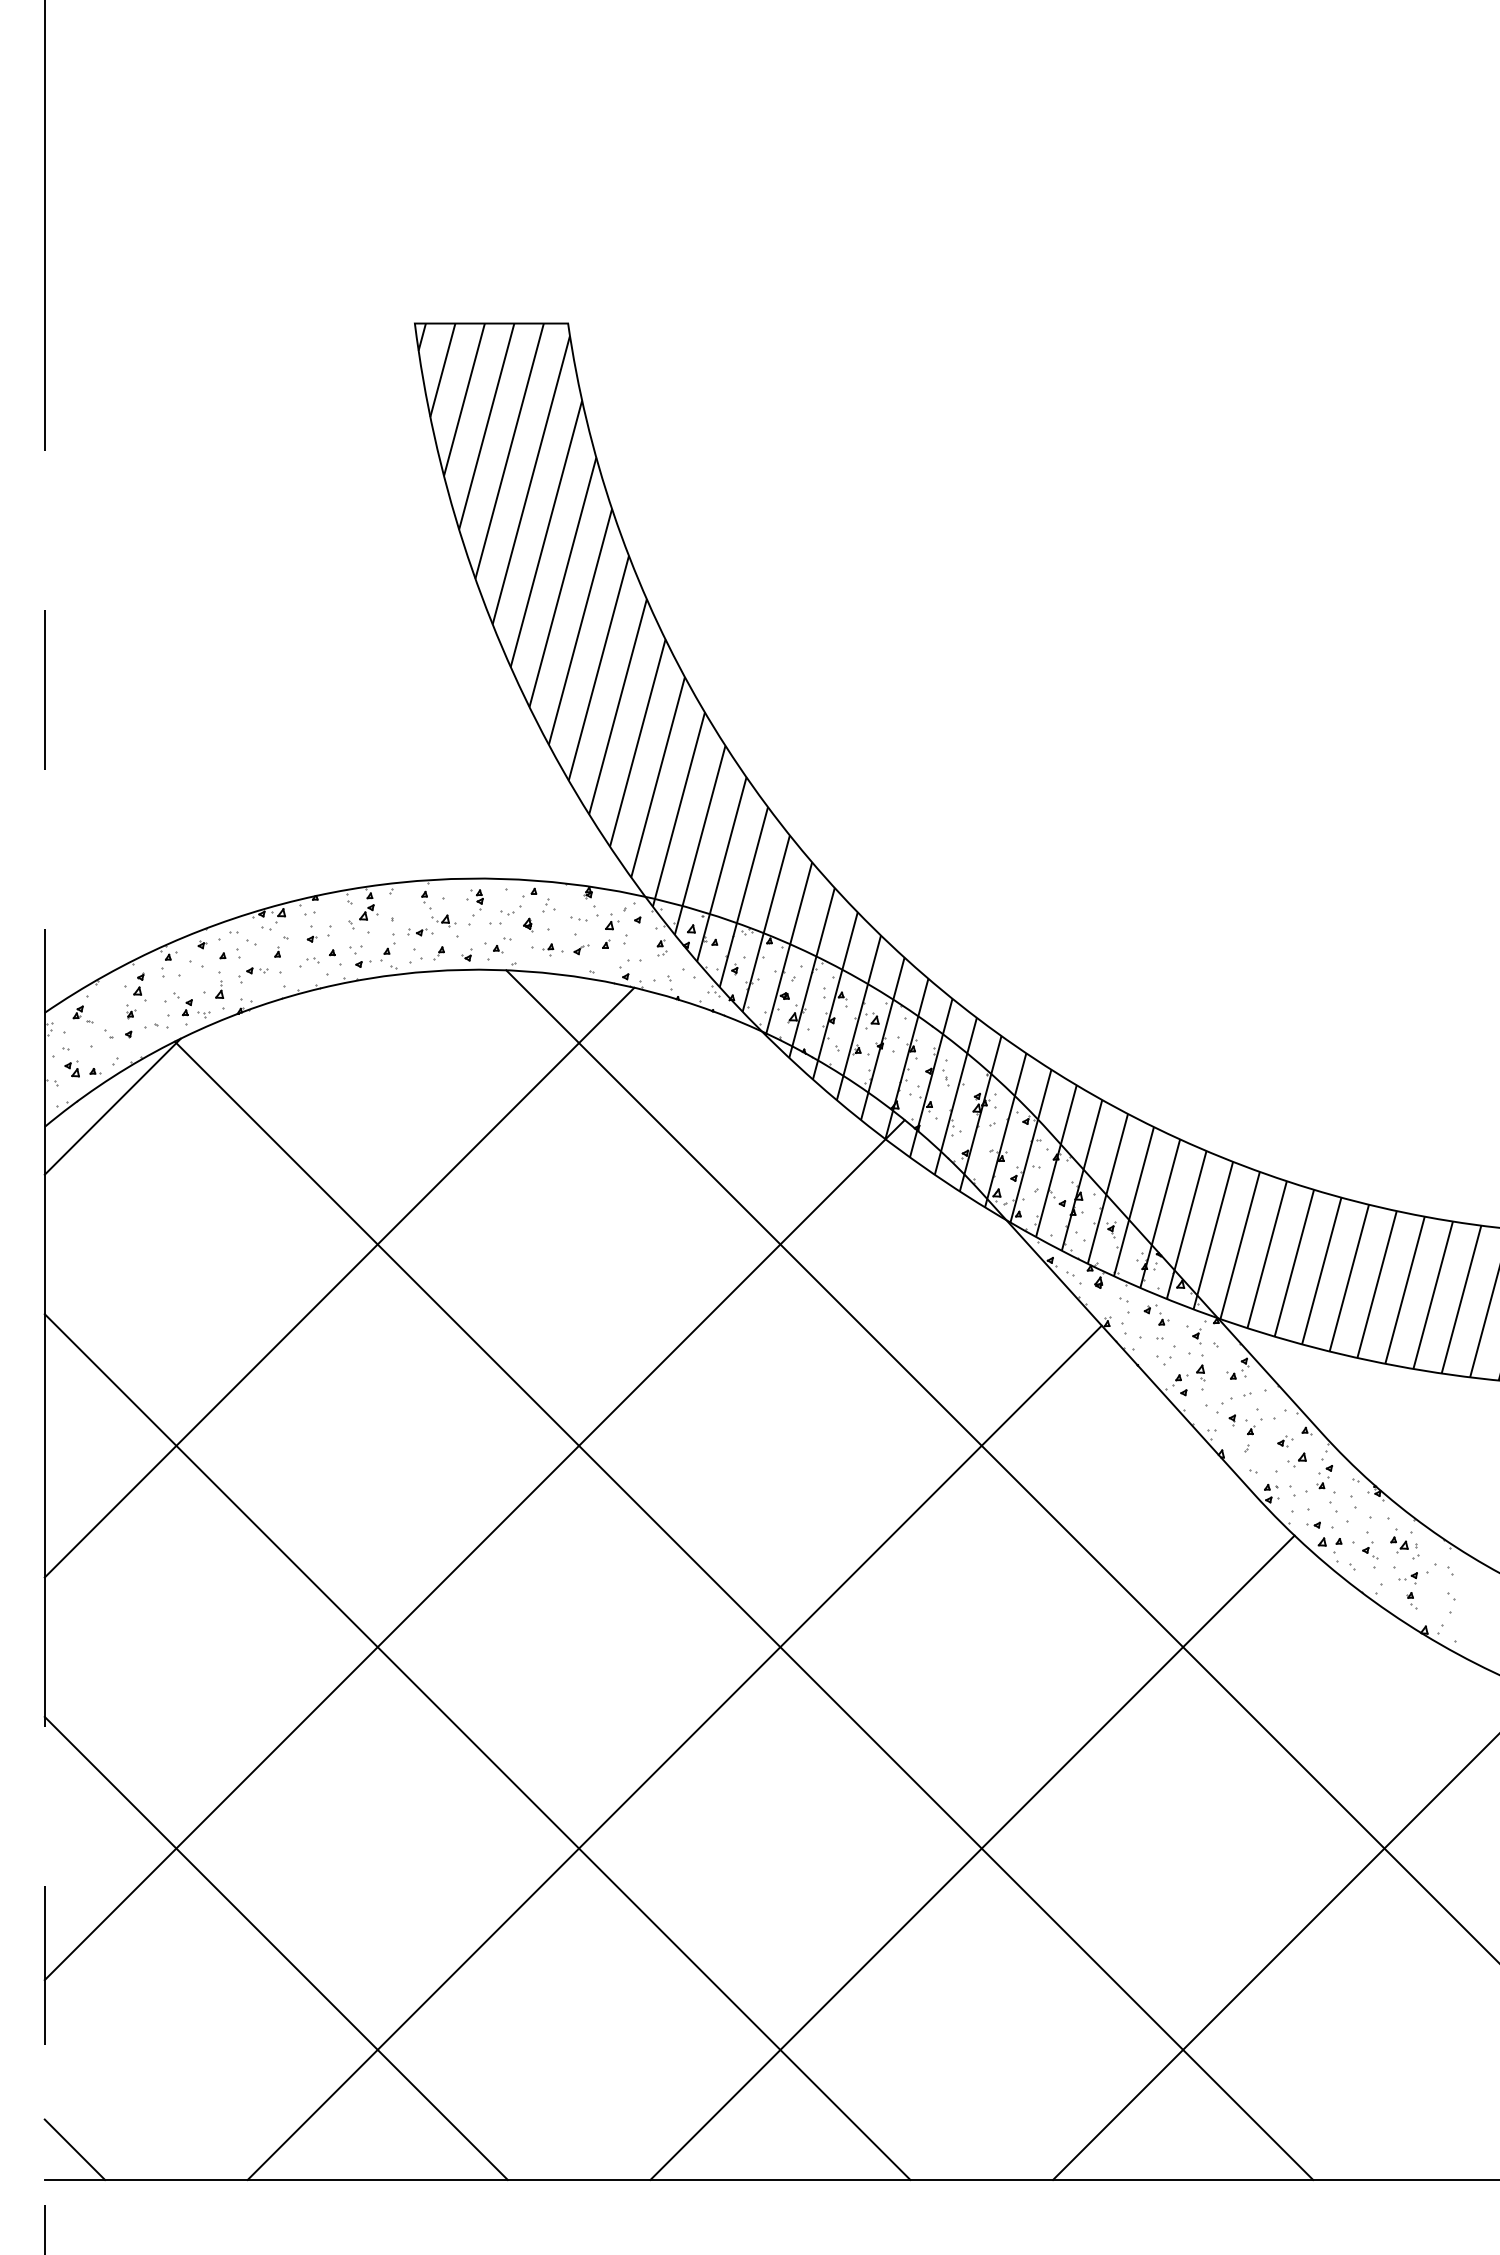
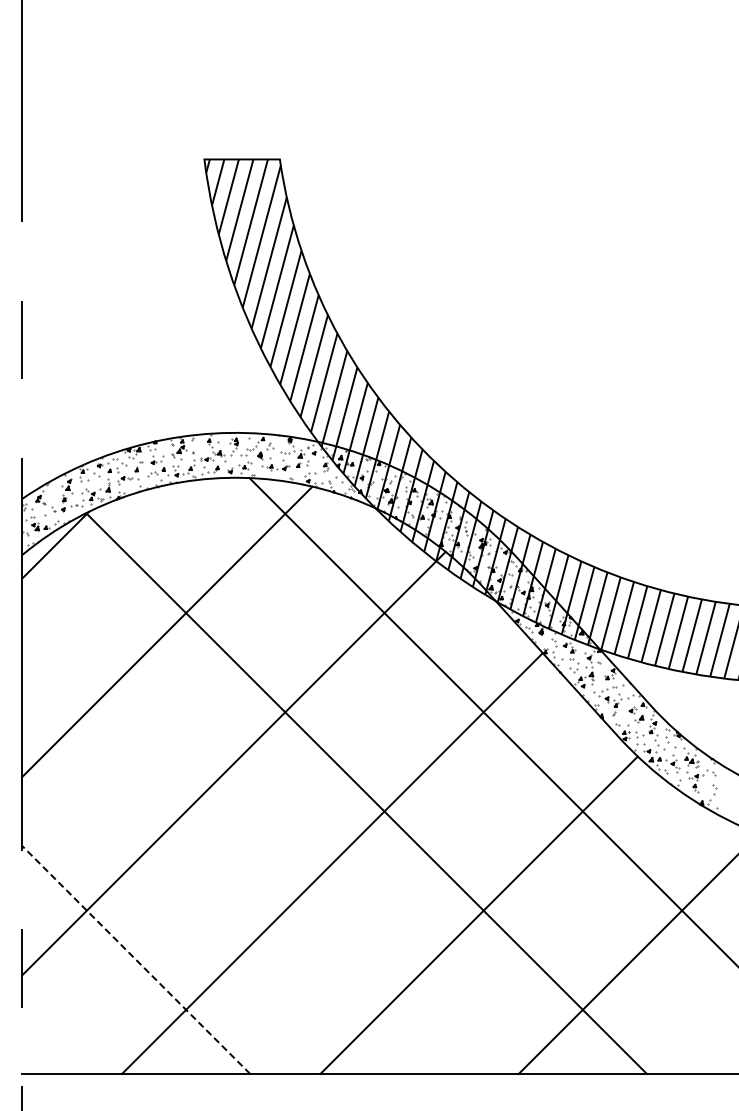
line: (477, 1746) -> (235, 860), removed
line: (274, 1947) -> (135, 959), solid -> dashed
line: (74, 2148) -> (36, 1058), removed

